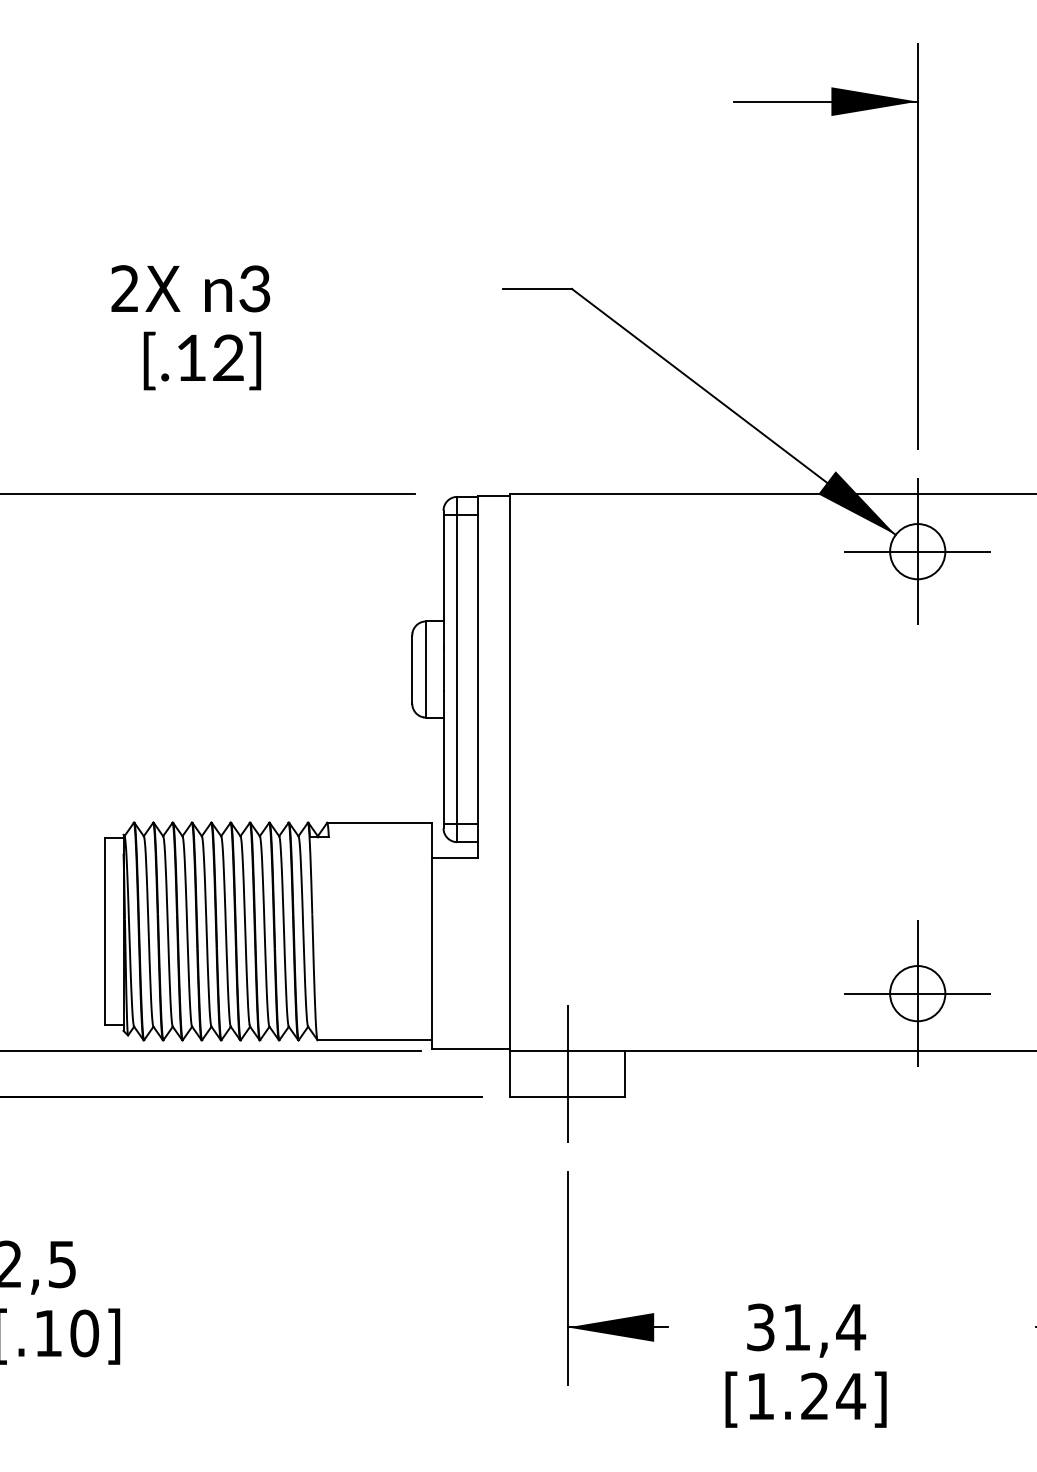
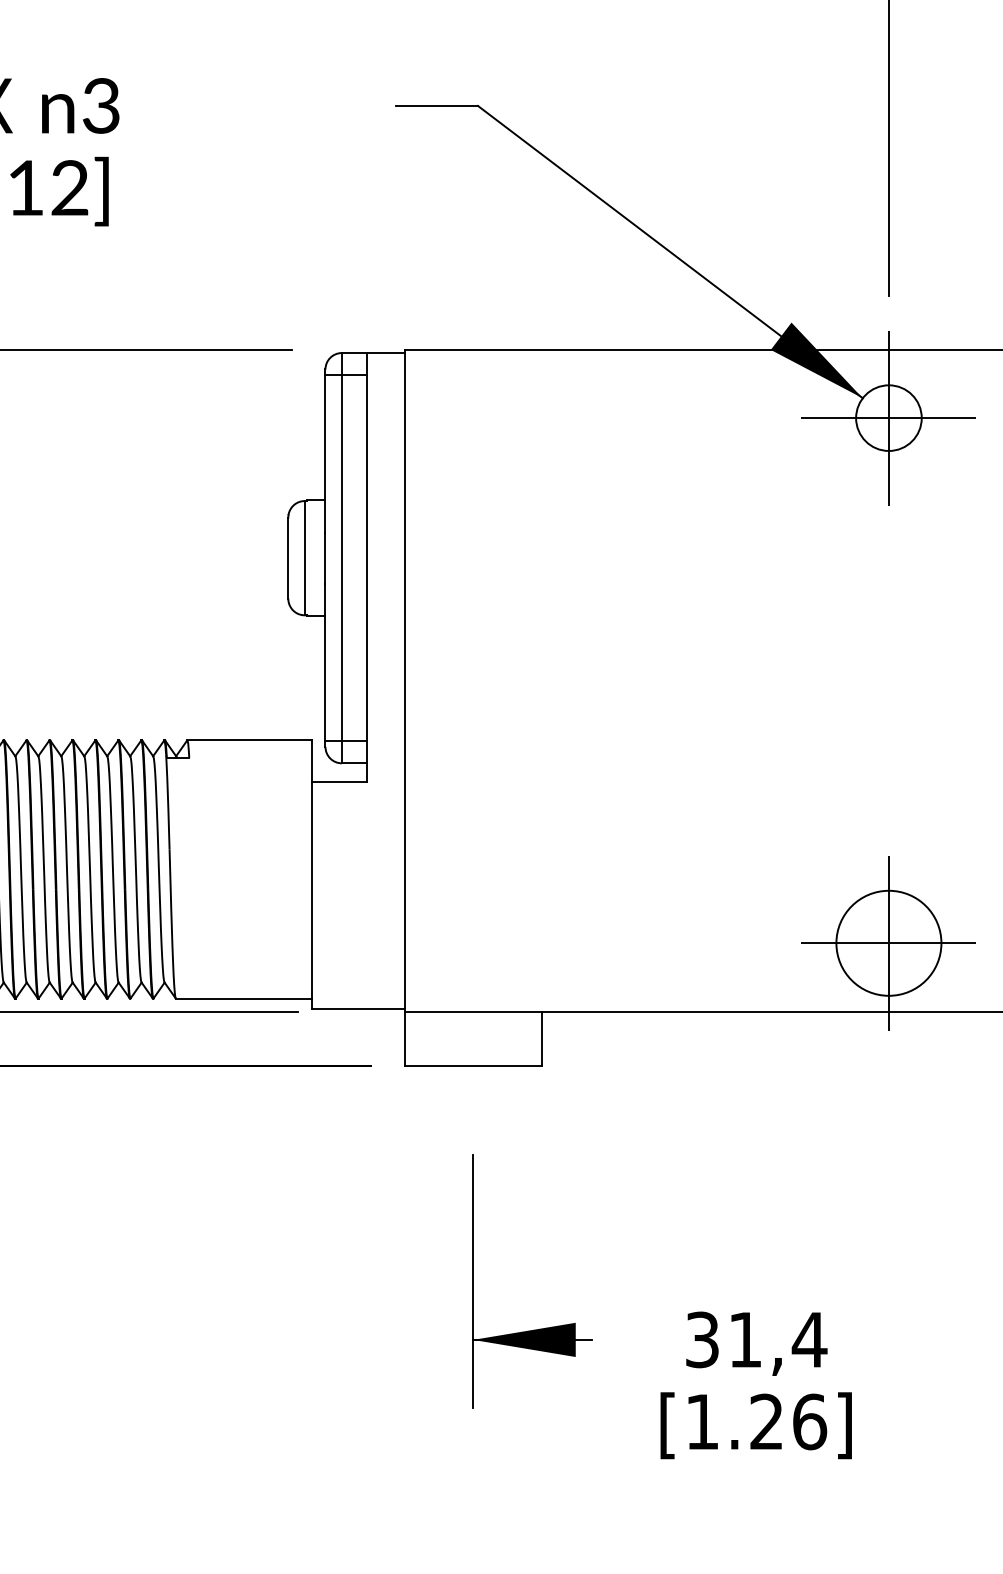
circle: (917, 993) -> (888, 943), size x1.6
line: (567, 1074) -> (472, 1039), removed
text: (851, 1396) -> (810, 1421), [1.24] -> [1.26]

